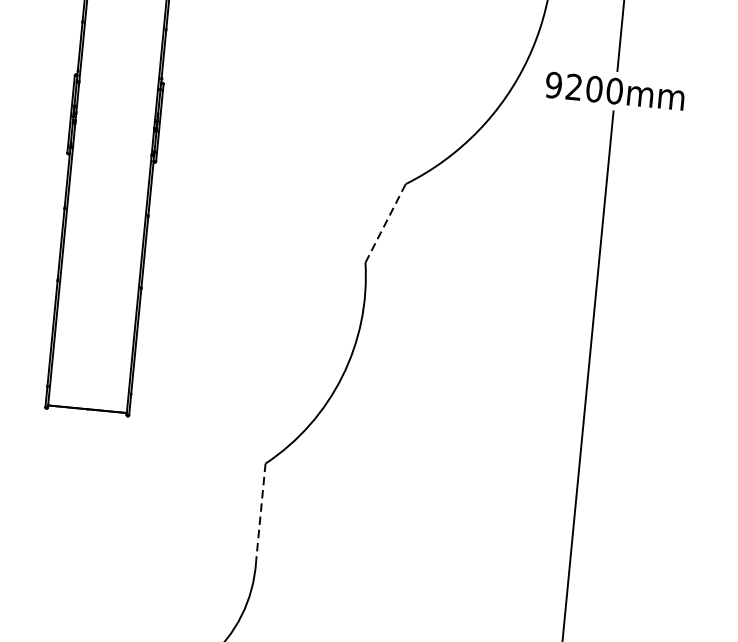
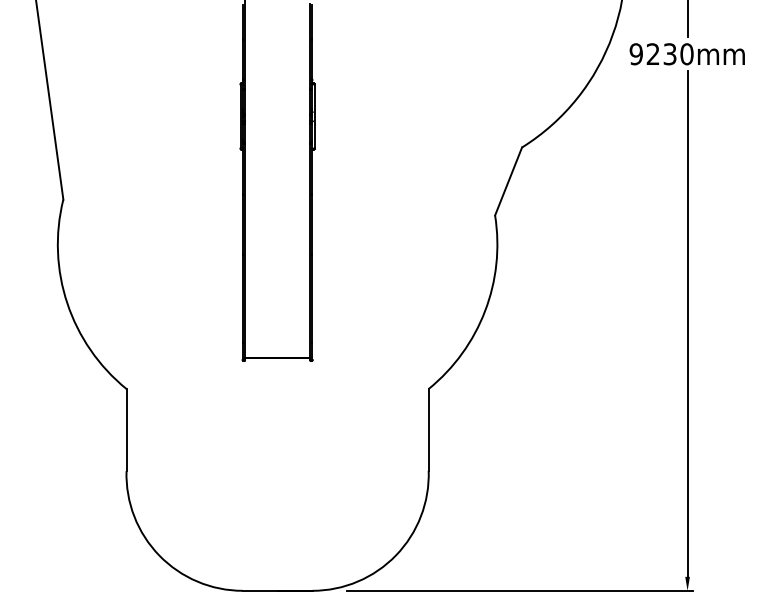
text: (593, 89) -> (669, 54), 9200mm -> 9230mm
line: (385, 223) -> (508, 181), dashed -> solid
line: (260, 512) -> (428, 429), dashed -> solid

